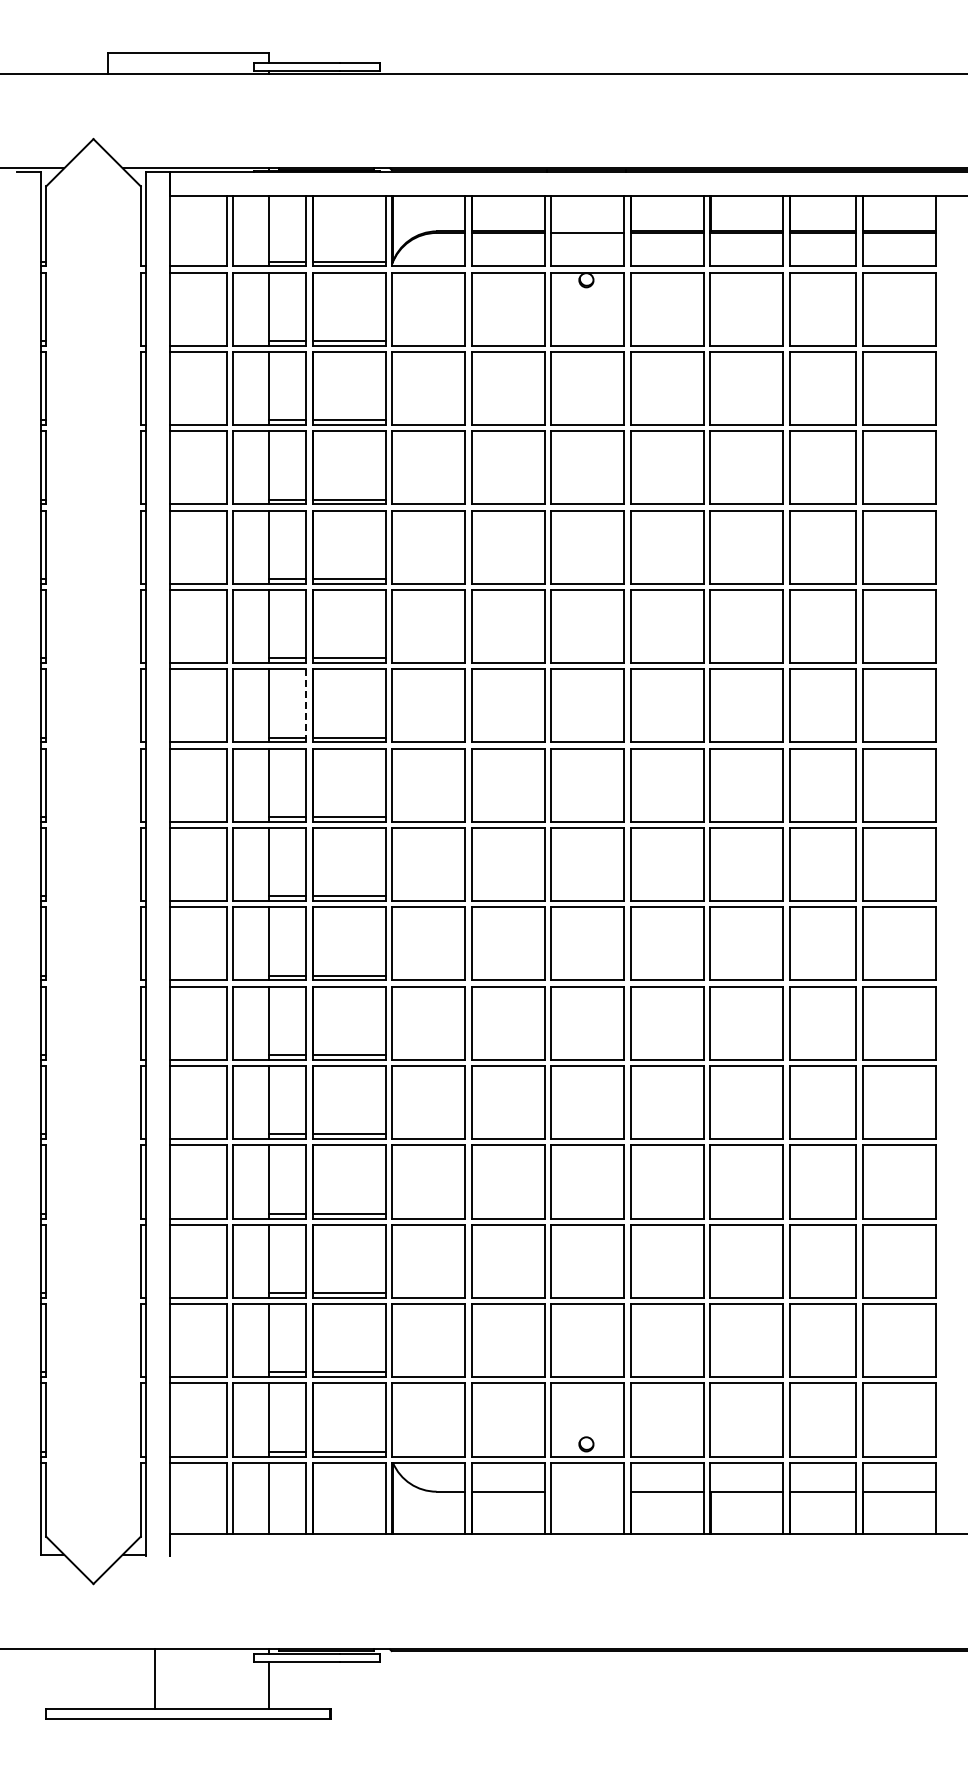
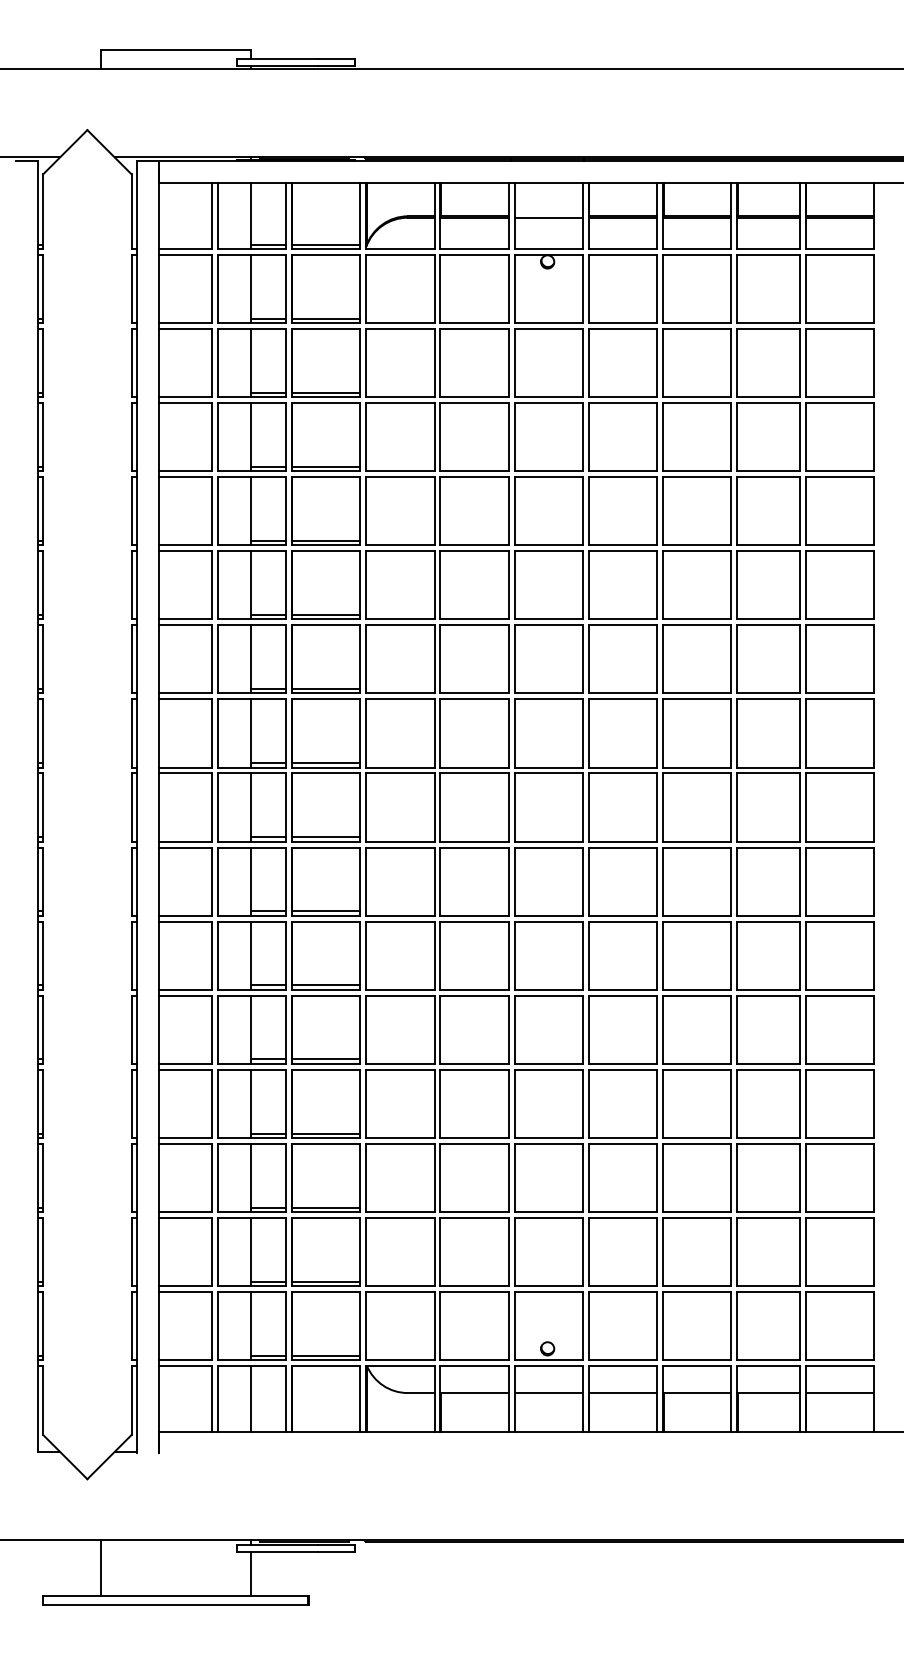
line: (306, 705) -> (286, 658), dashed -> solid
line: (587, 1491) -> (548, 1392), added
line: (154, 1679) -> (100, 1568), moved

